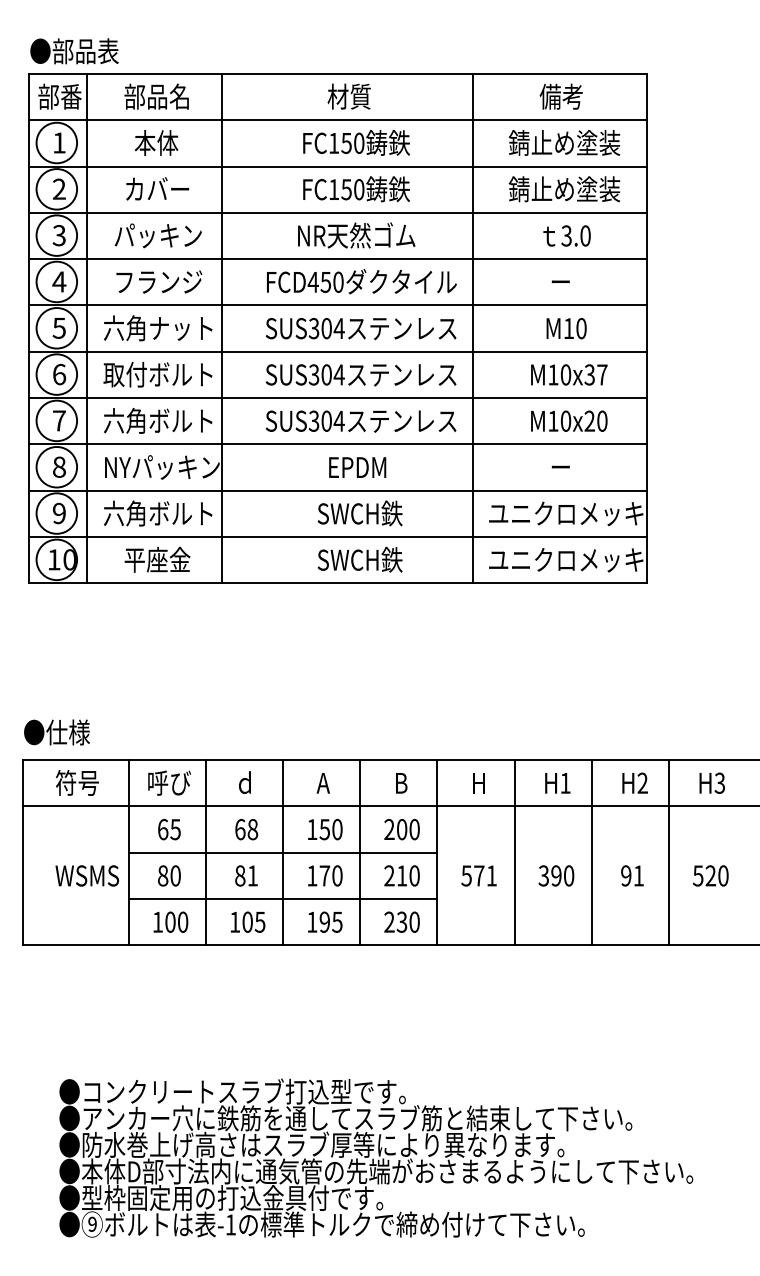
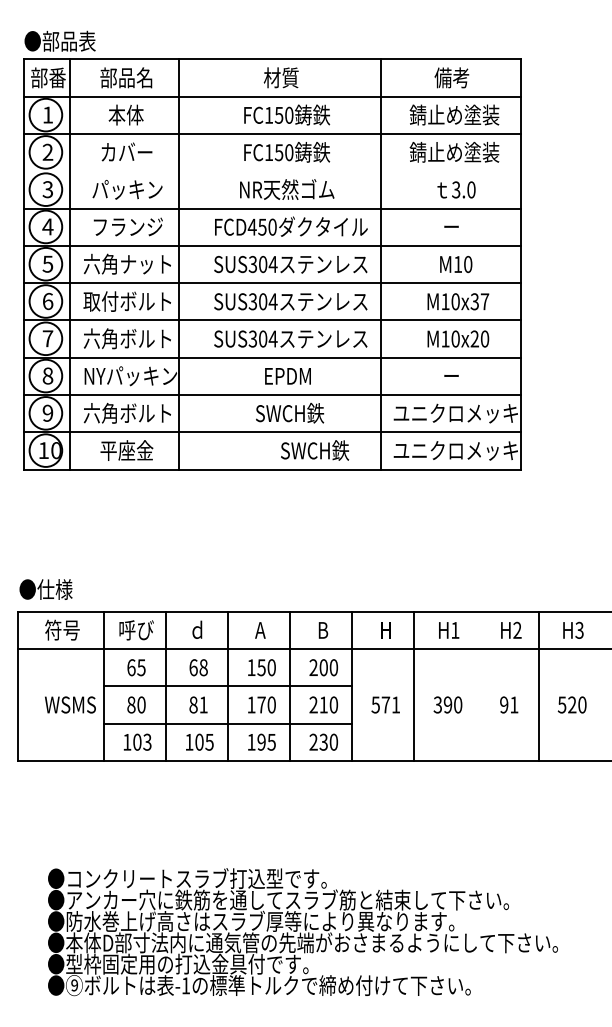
line: (337, 213) -> (271, 171), removed
text: (360, 559) -> (315, 450), moved
line: (591, 851) -> (476, 685), removed
text: (183, 921) -> (147, 741), 100 -> 103

